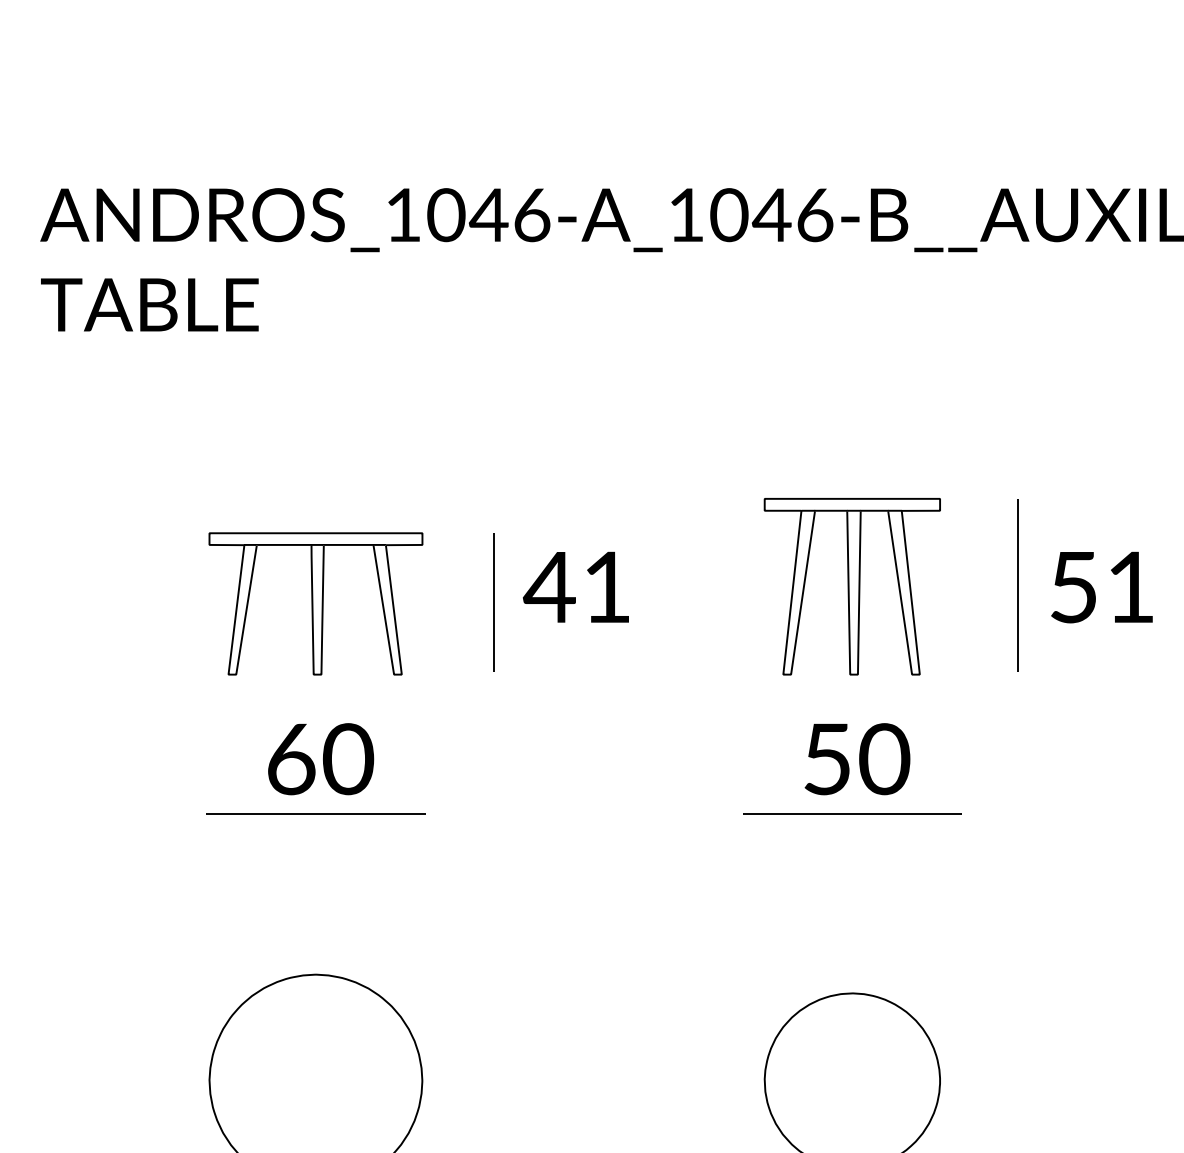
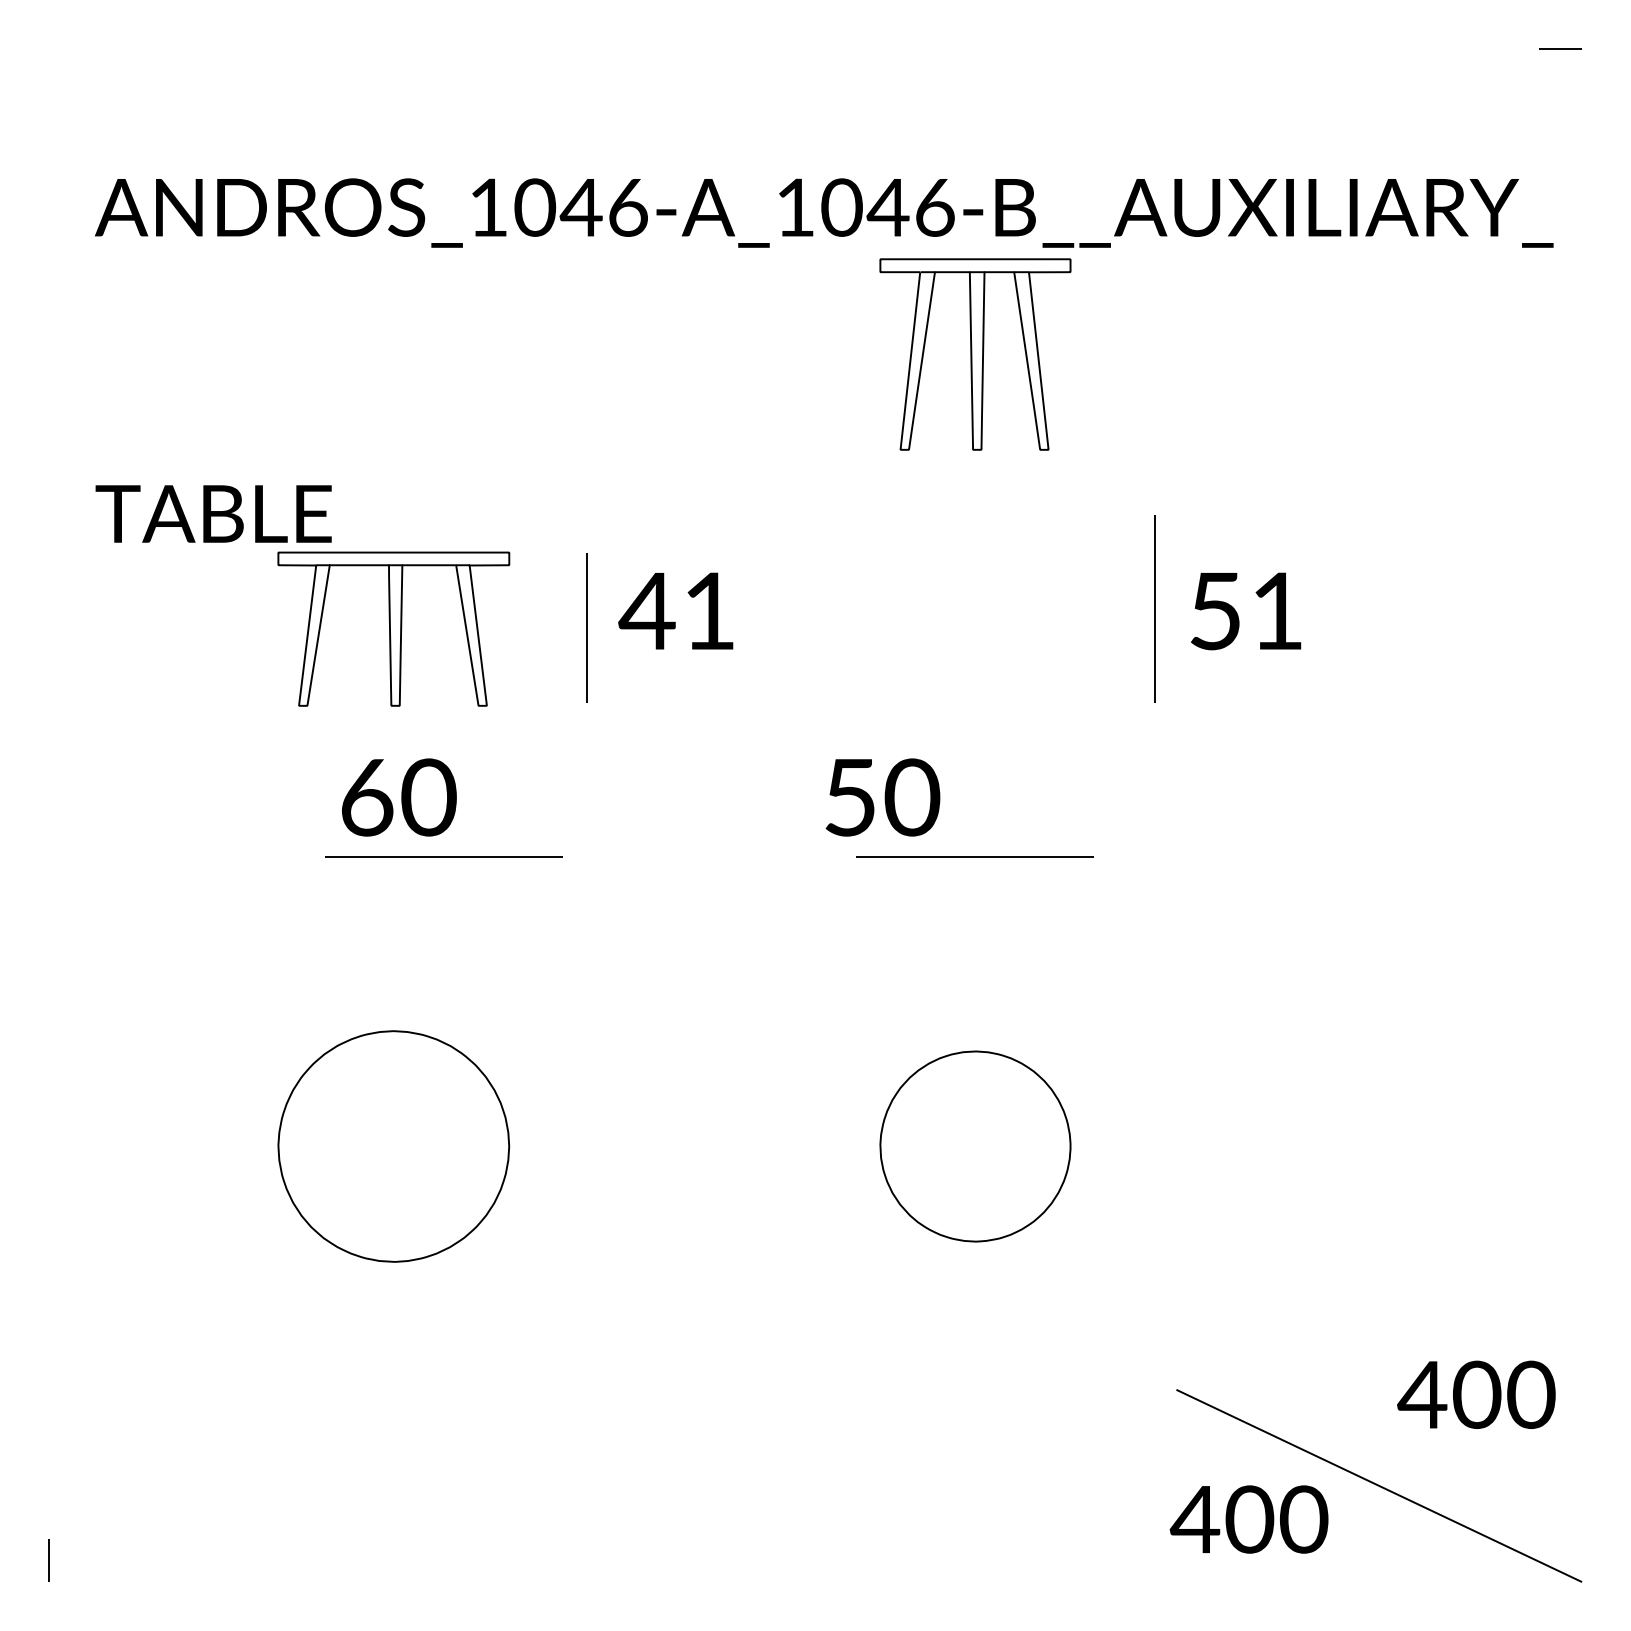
text: (149, 304) -> (213, 513), moved
part: (852, 586) -> (975, 354), moved
text: (857, 759) -> (882, 797), moved
line: (315, 813) -> (443, 856), moved

